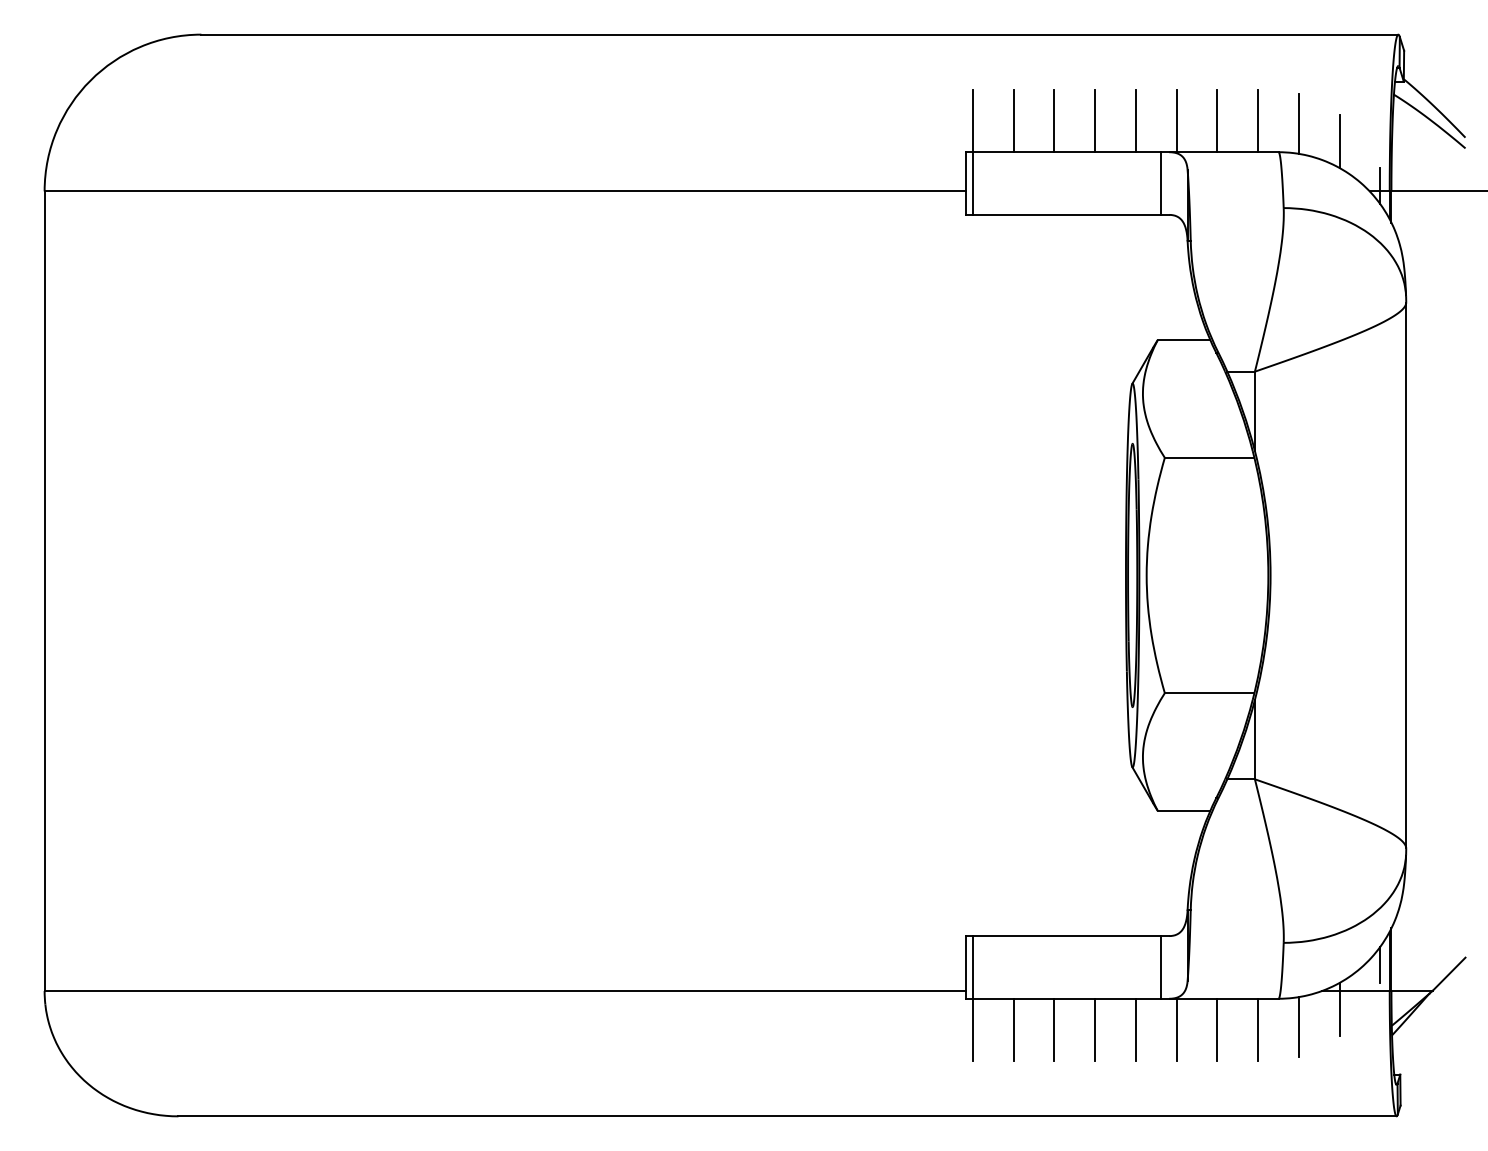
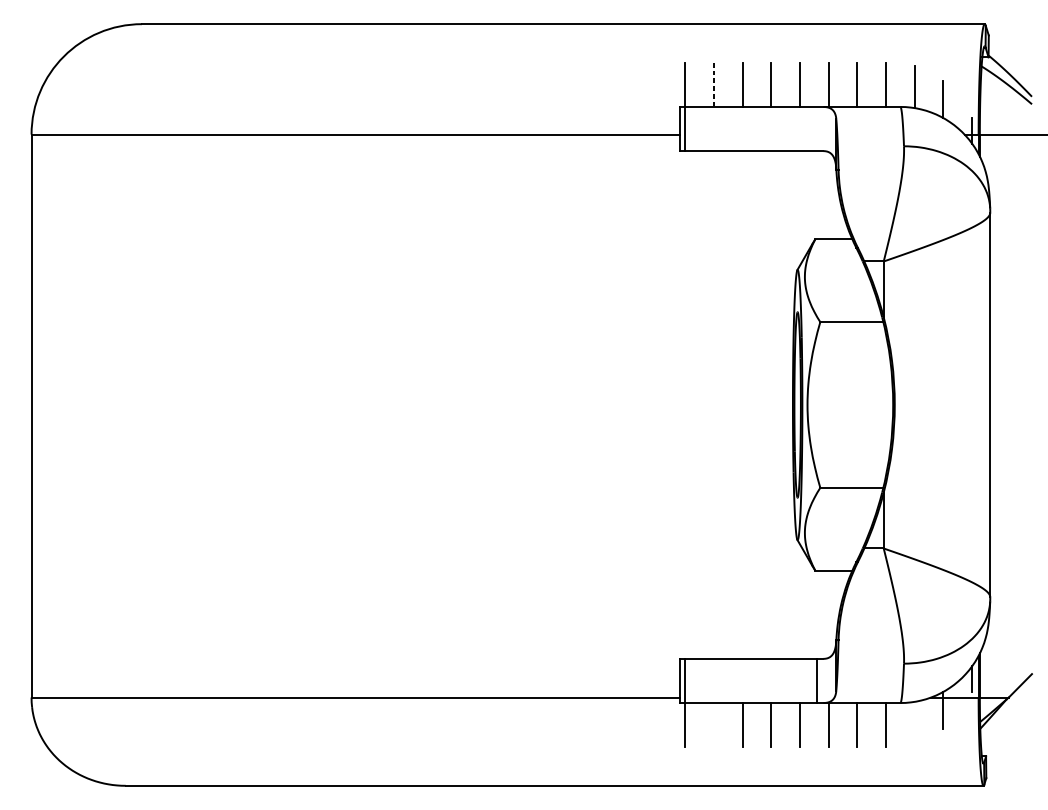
line: (1013, 121) -> (713, 85), solid -> dashed
line: (1160, 183) -> (817, 128), removed
line: (1298, 1026) -> (914, 722), removed
line: (1013, 1029) -> (713, 724), removed

